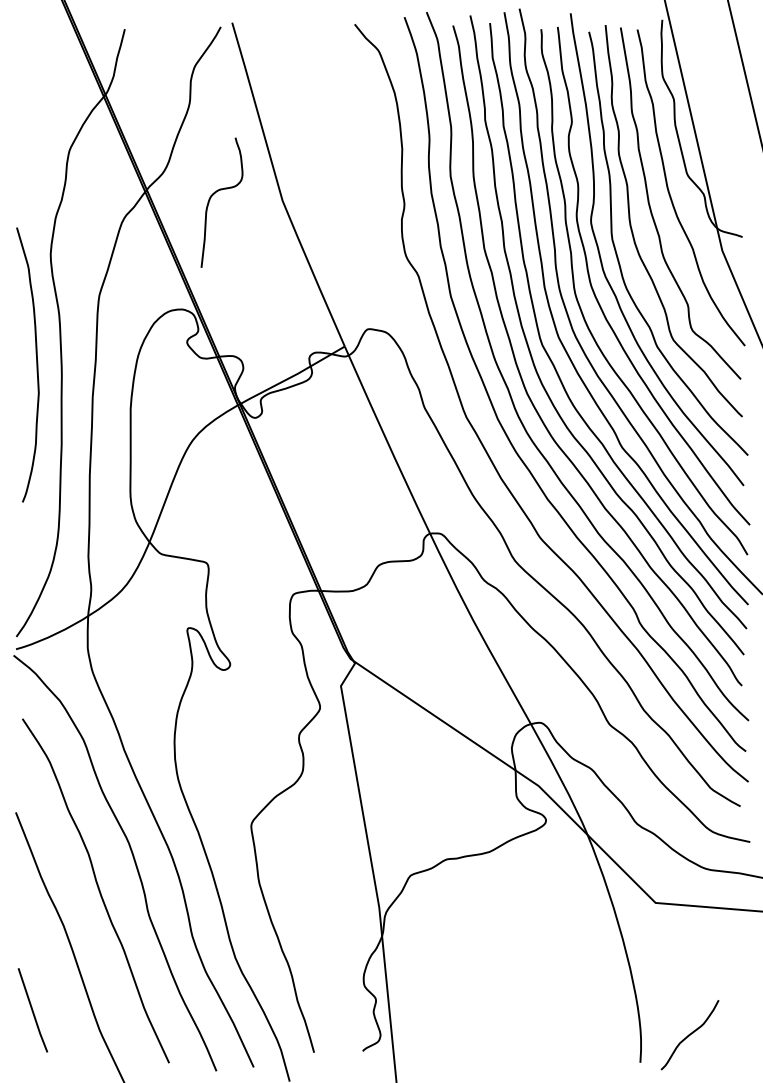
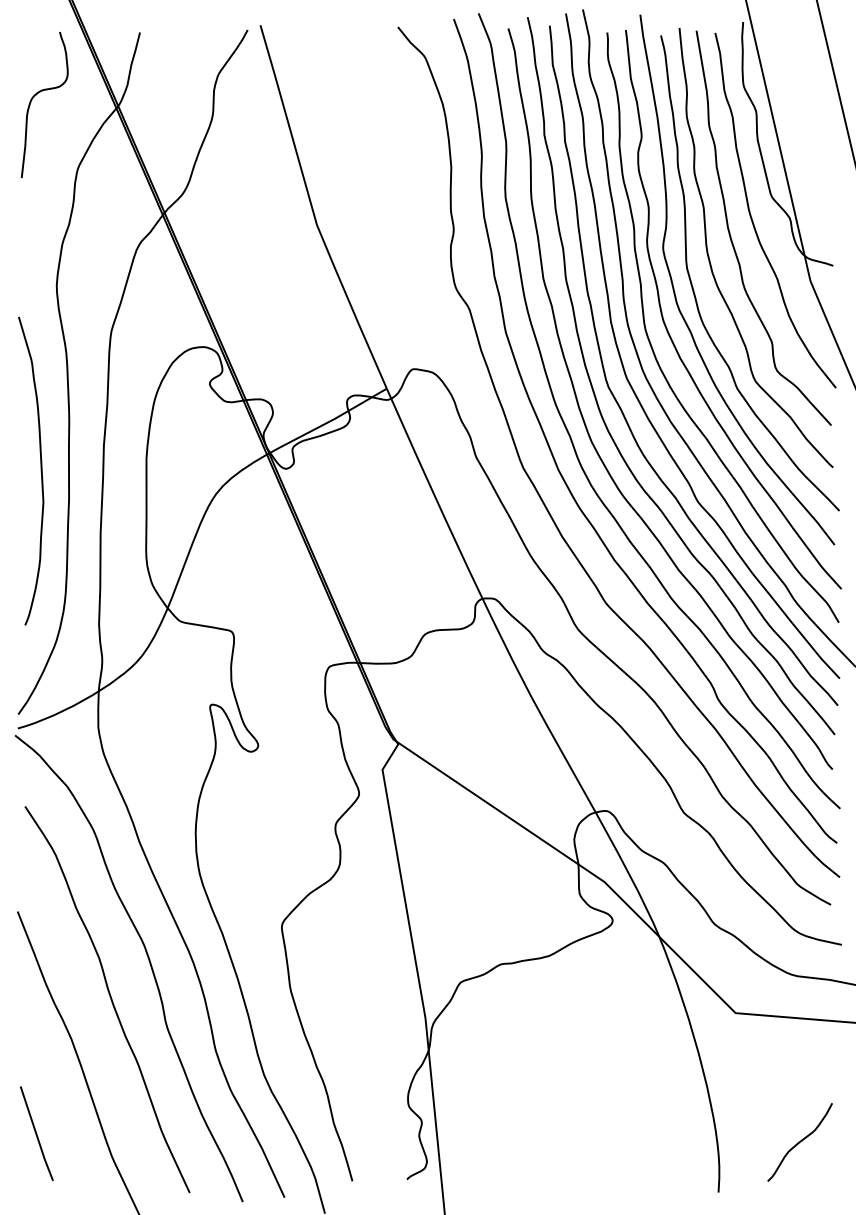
curve: (214, 194) -> (36, 95), moved
curve: (36, 364) -> (40, 470), moved
curve: (689, 1035) -> (799, 1142), moved

